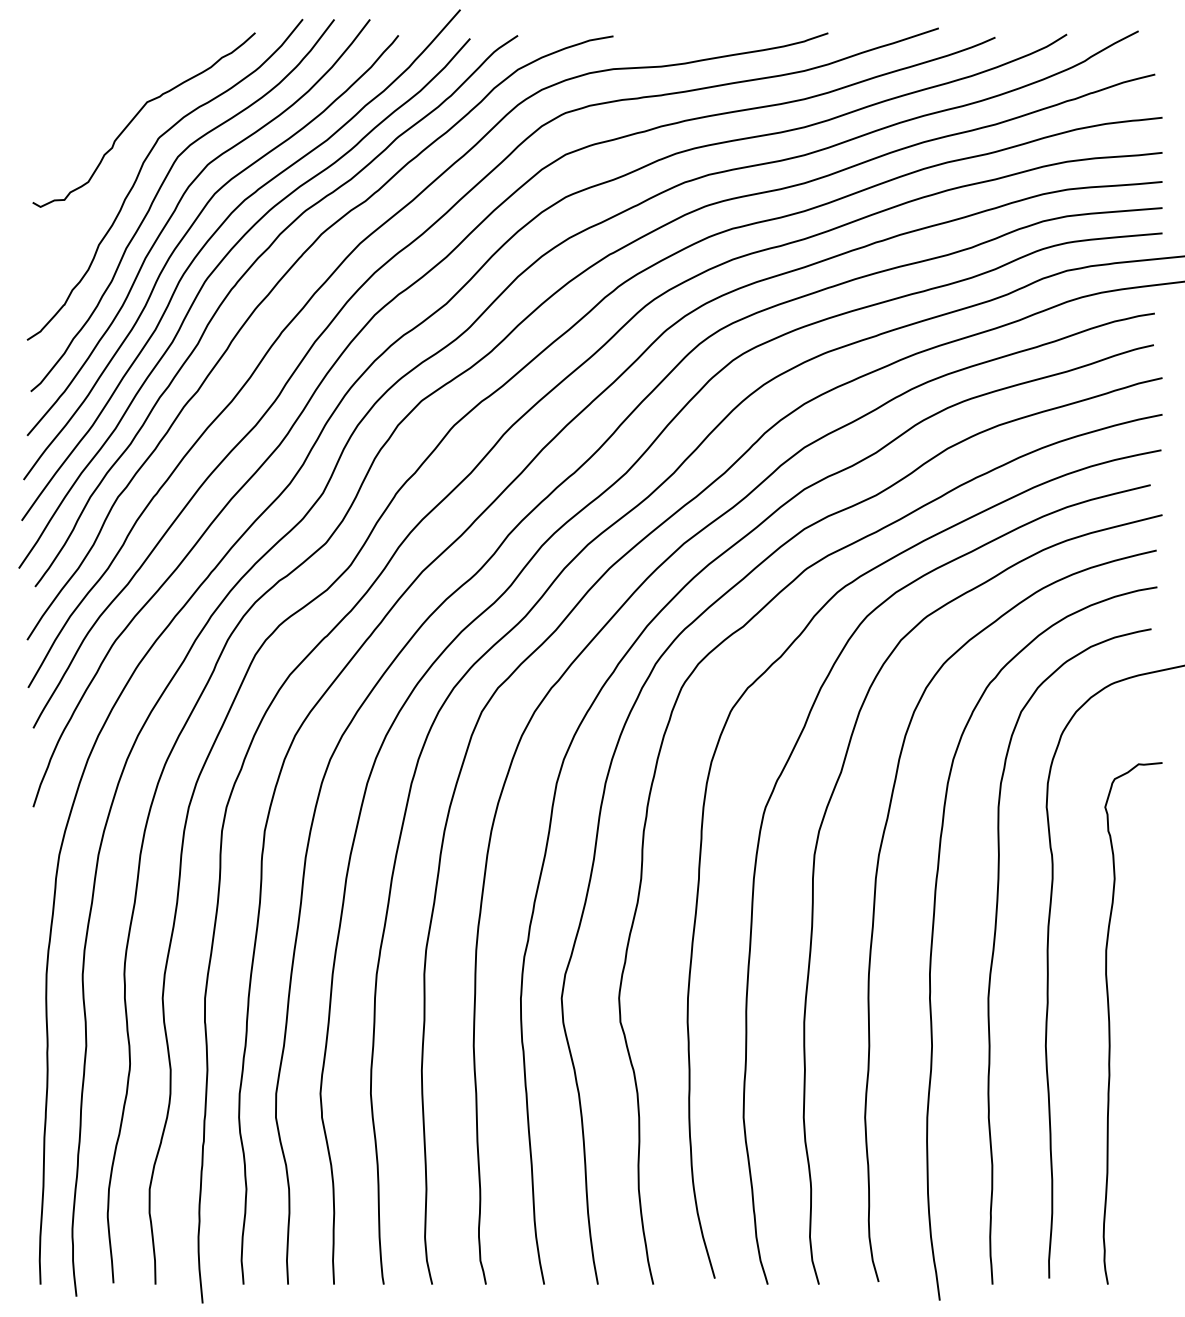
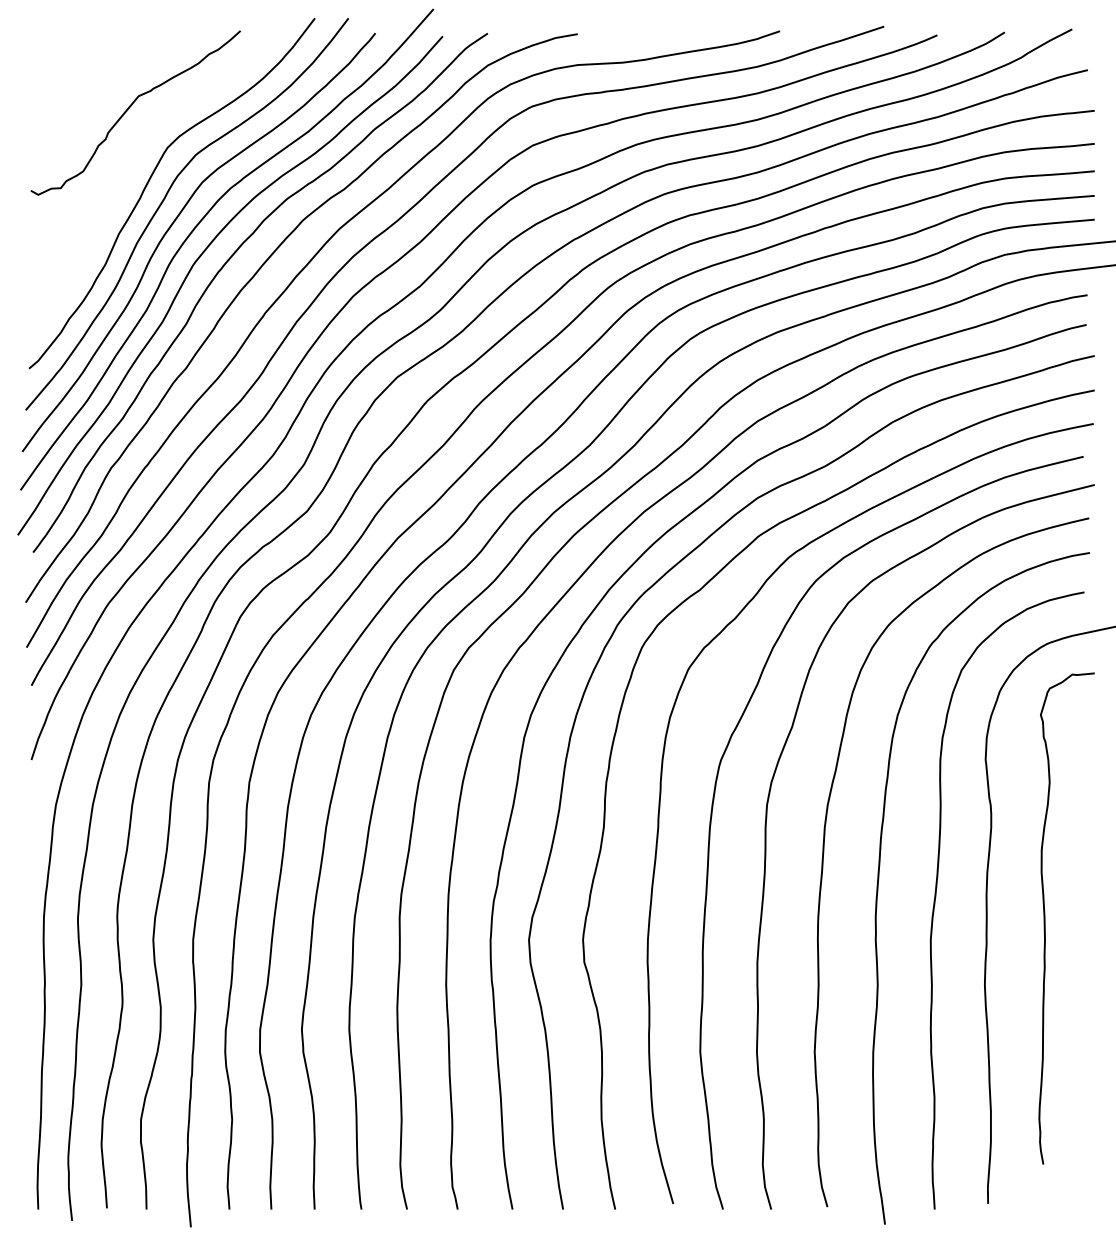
curve: (141, 170) -> (133, 160), removed
curve: (1110, 1023) -> (1045, 918), moved

